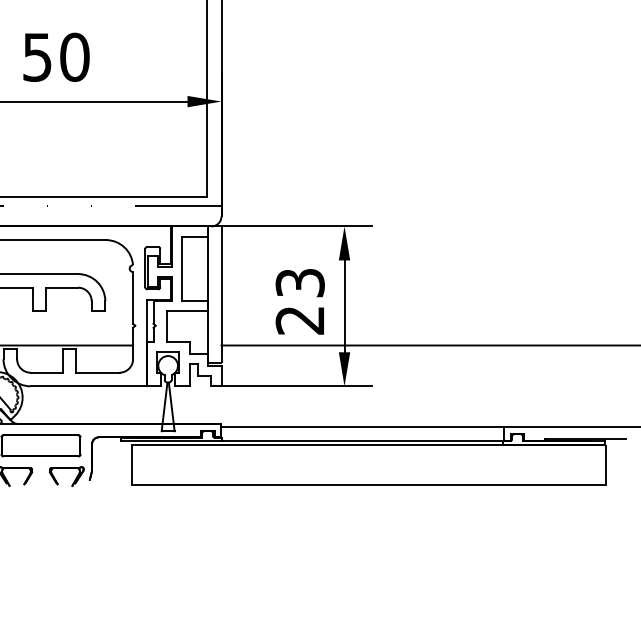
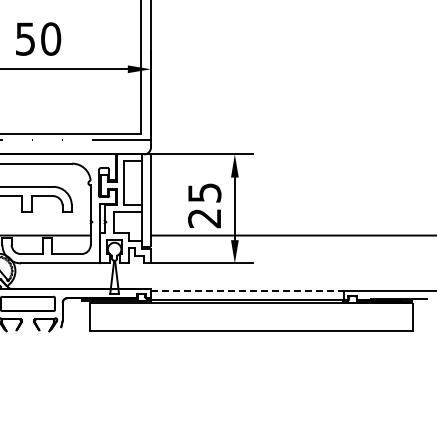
text: (299, 282) -> (204, 192), 23 -> 25
line: (363, 427) -> (247, 291), solid -> dashed

